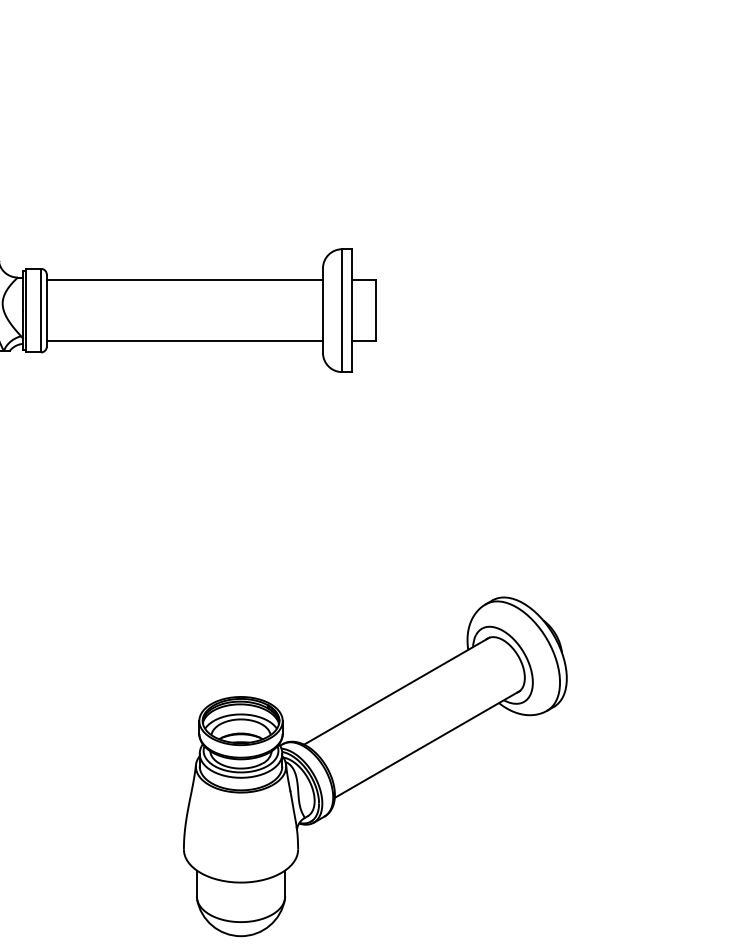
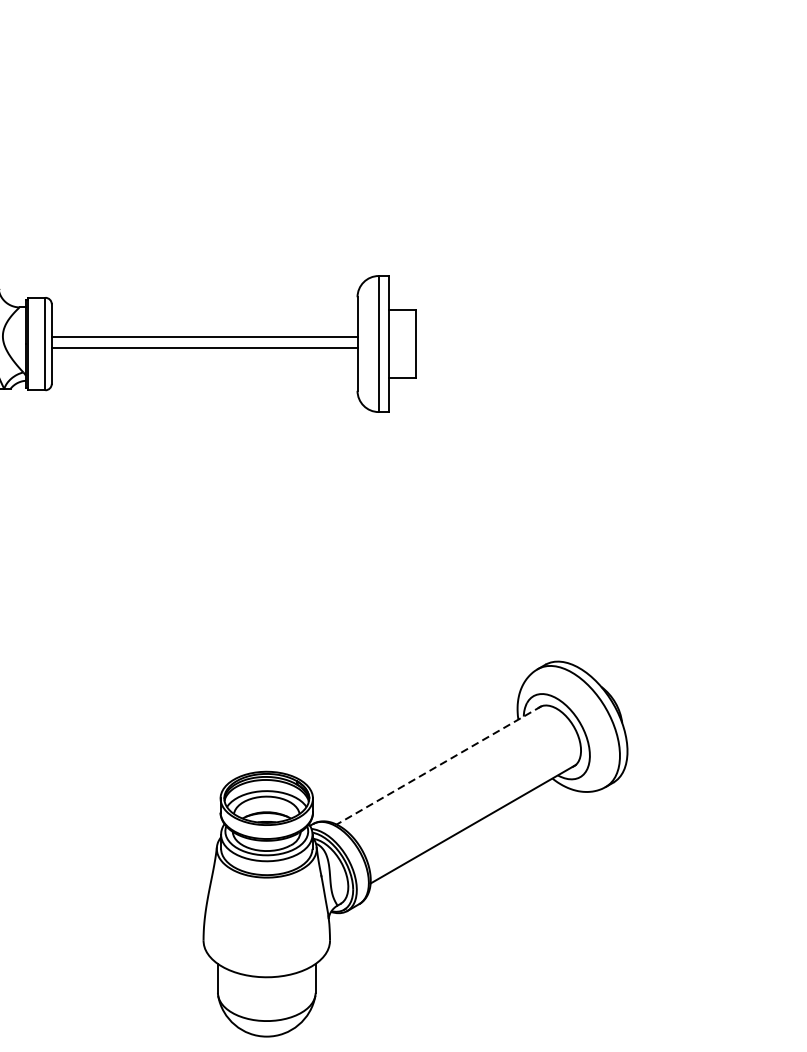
line: (184, 279) -> (204, 336), moved
line: (184, 341) -> (204, 348), moved
line: (396, 691) -> (438, 765), solid -> dashed

